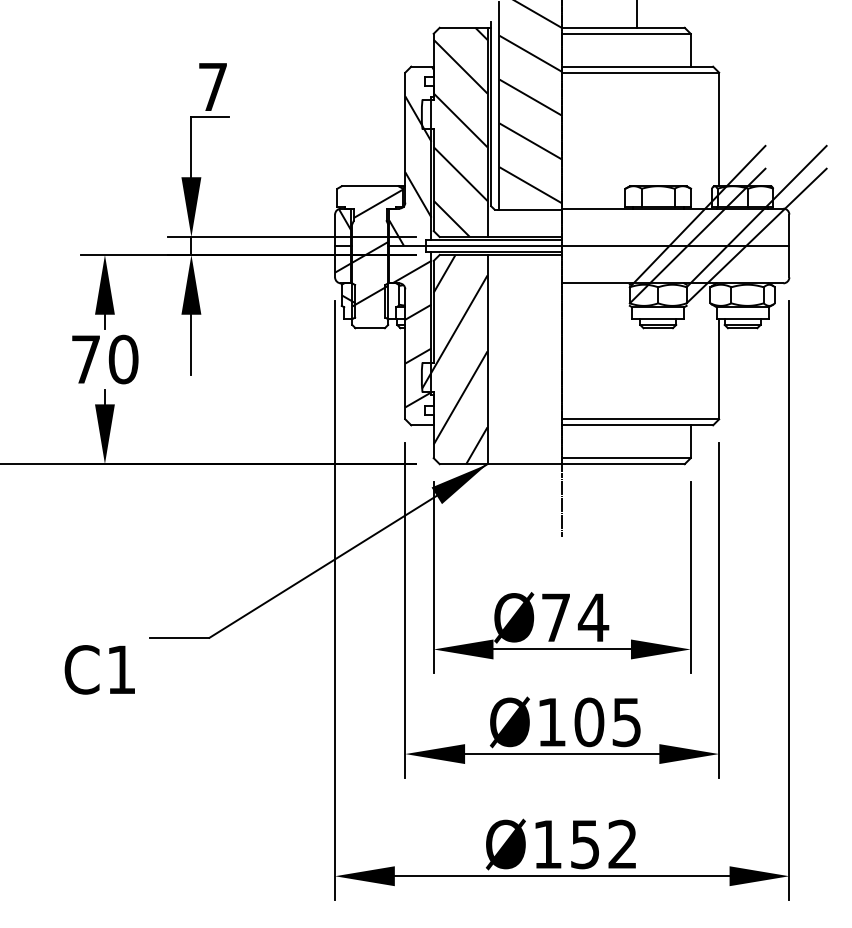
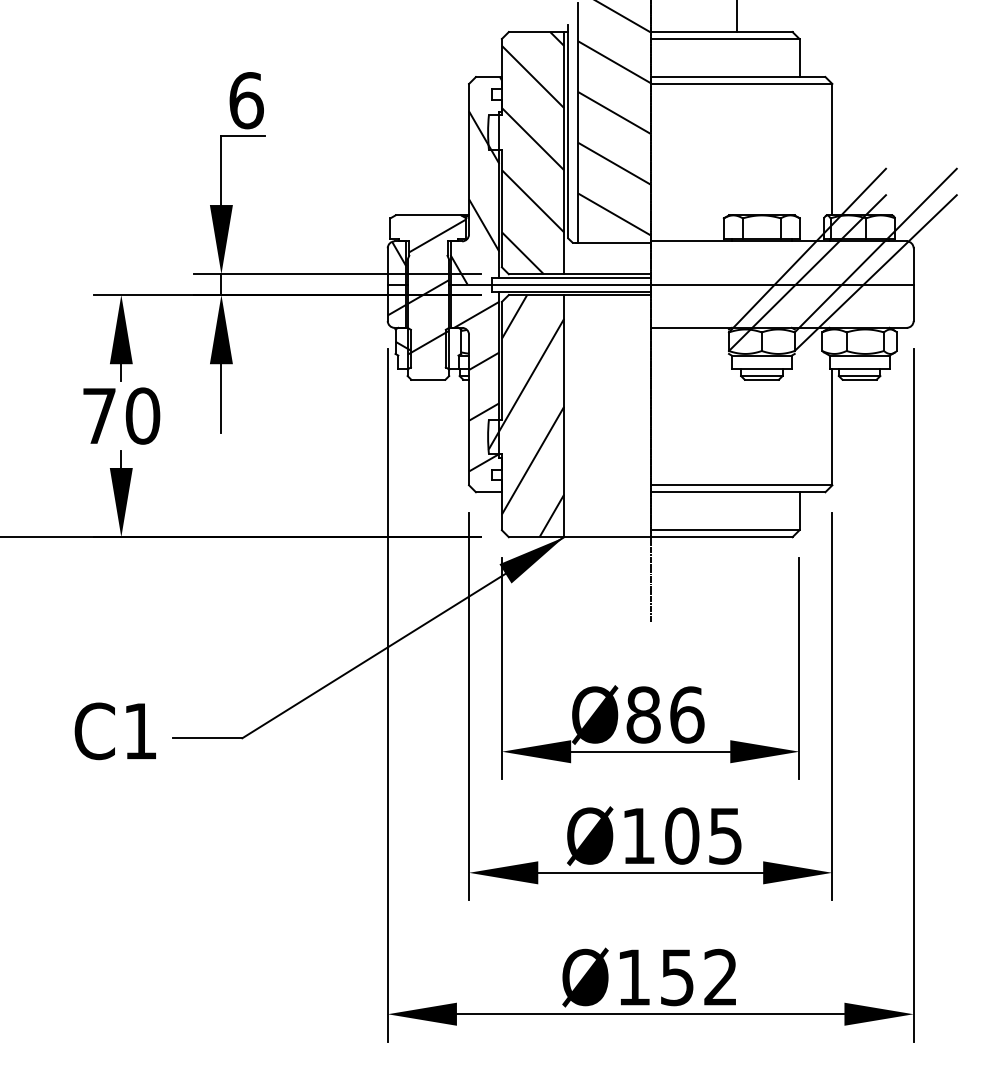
text: (213, 86) -> (246, 99), 7 -> 6
text: (575, 617) -> (666, 714), Ø74 -> Ø86
text: (99, 669) -> (115, 730), moved

